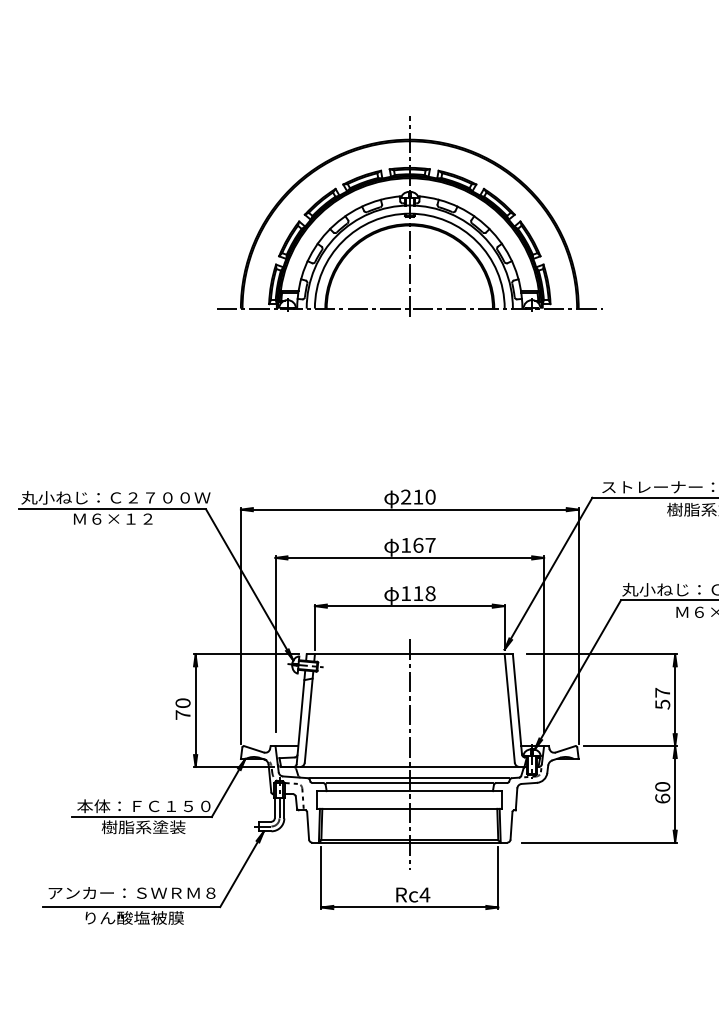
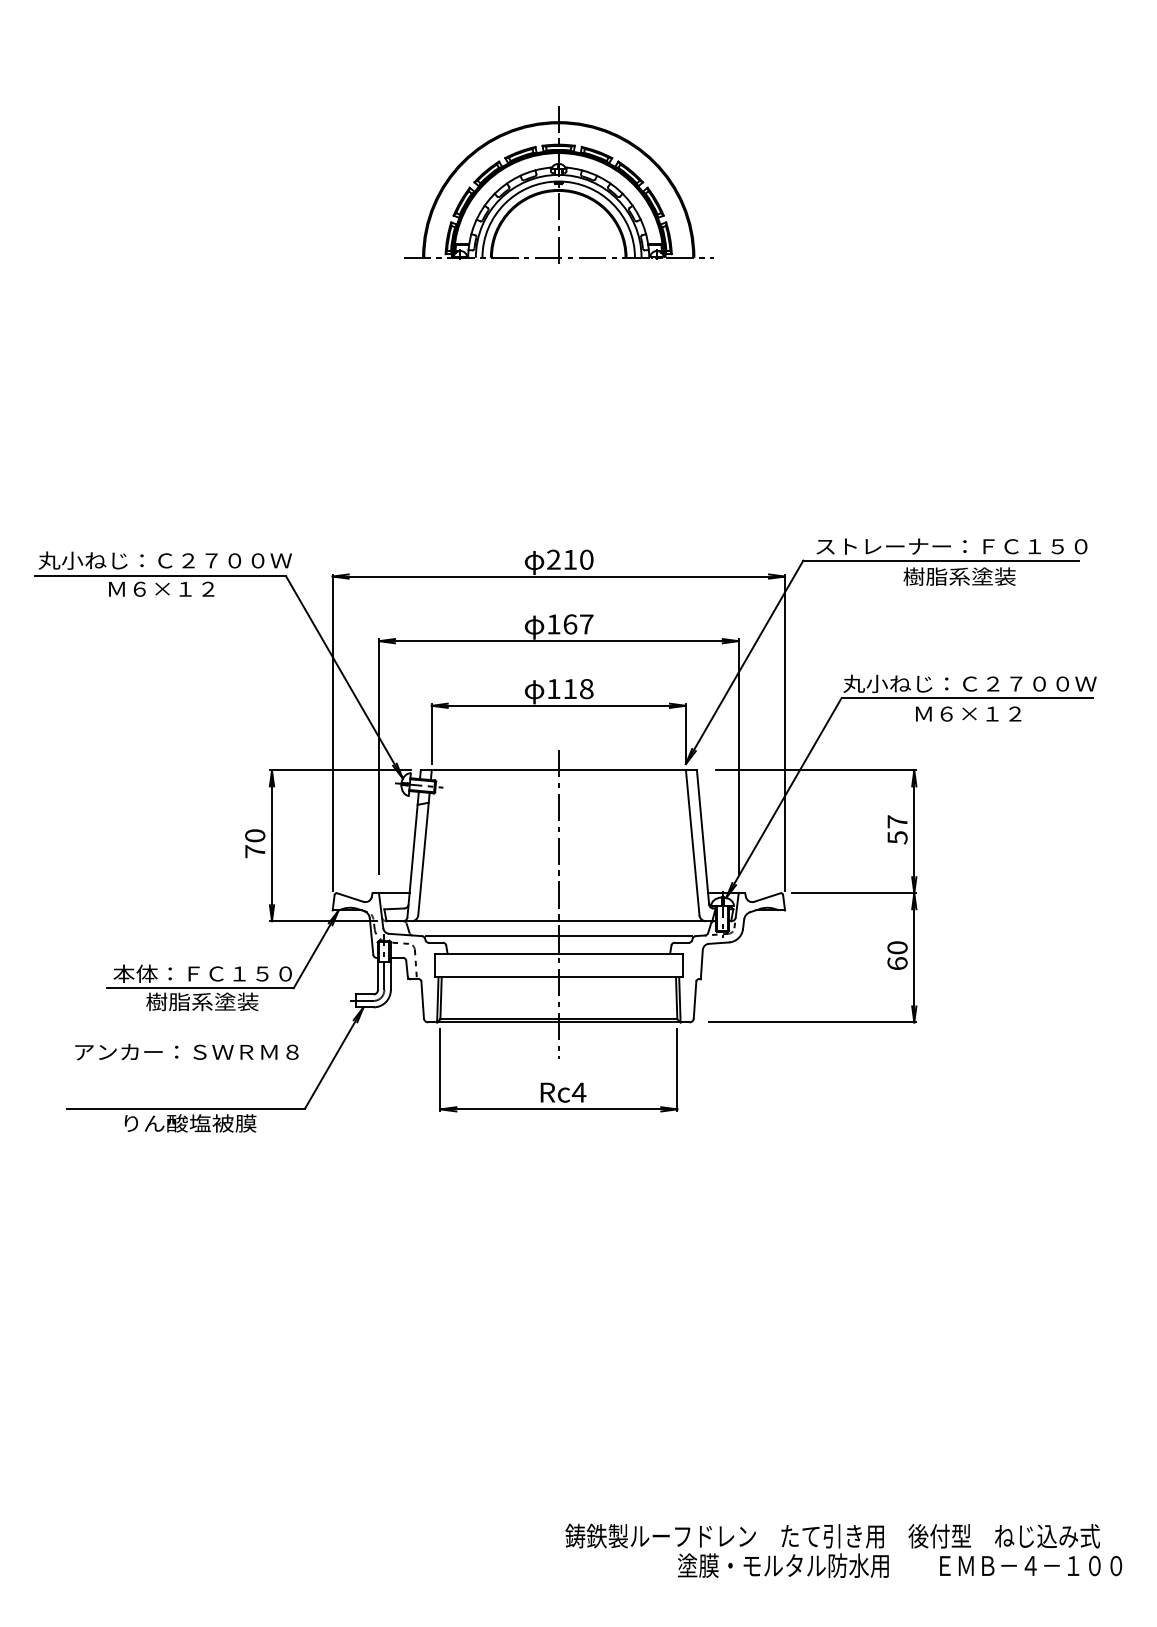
part: (409, 216) -> (558, 183), size x0.6
line: (409, 782) -> (558, 942), removed
text: (131, 893) -> (186, 1052), moved

